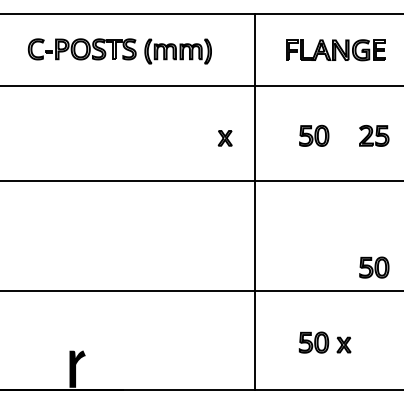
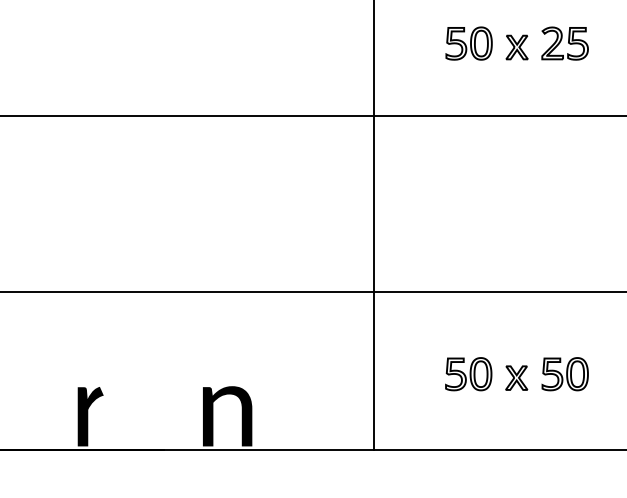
part: (224, 138) -> (515, 47), moved
part: (374, 267) -> (565, 374), moved
fill: (162, 368) -> (226, 415), added

